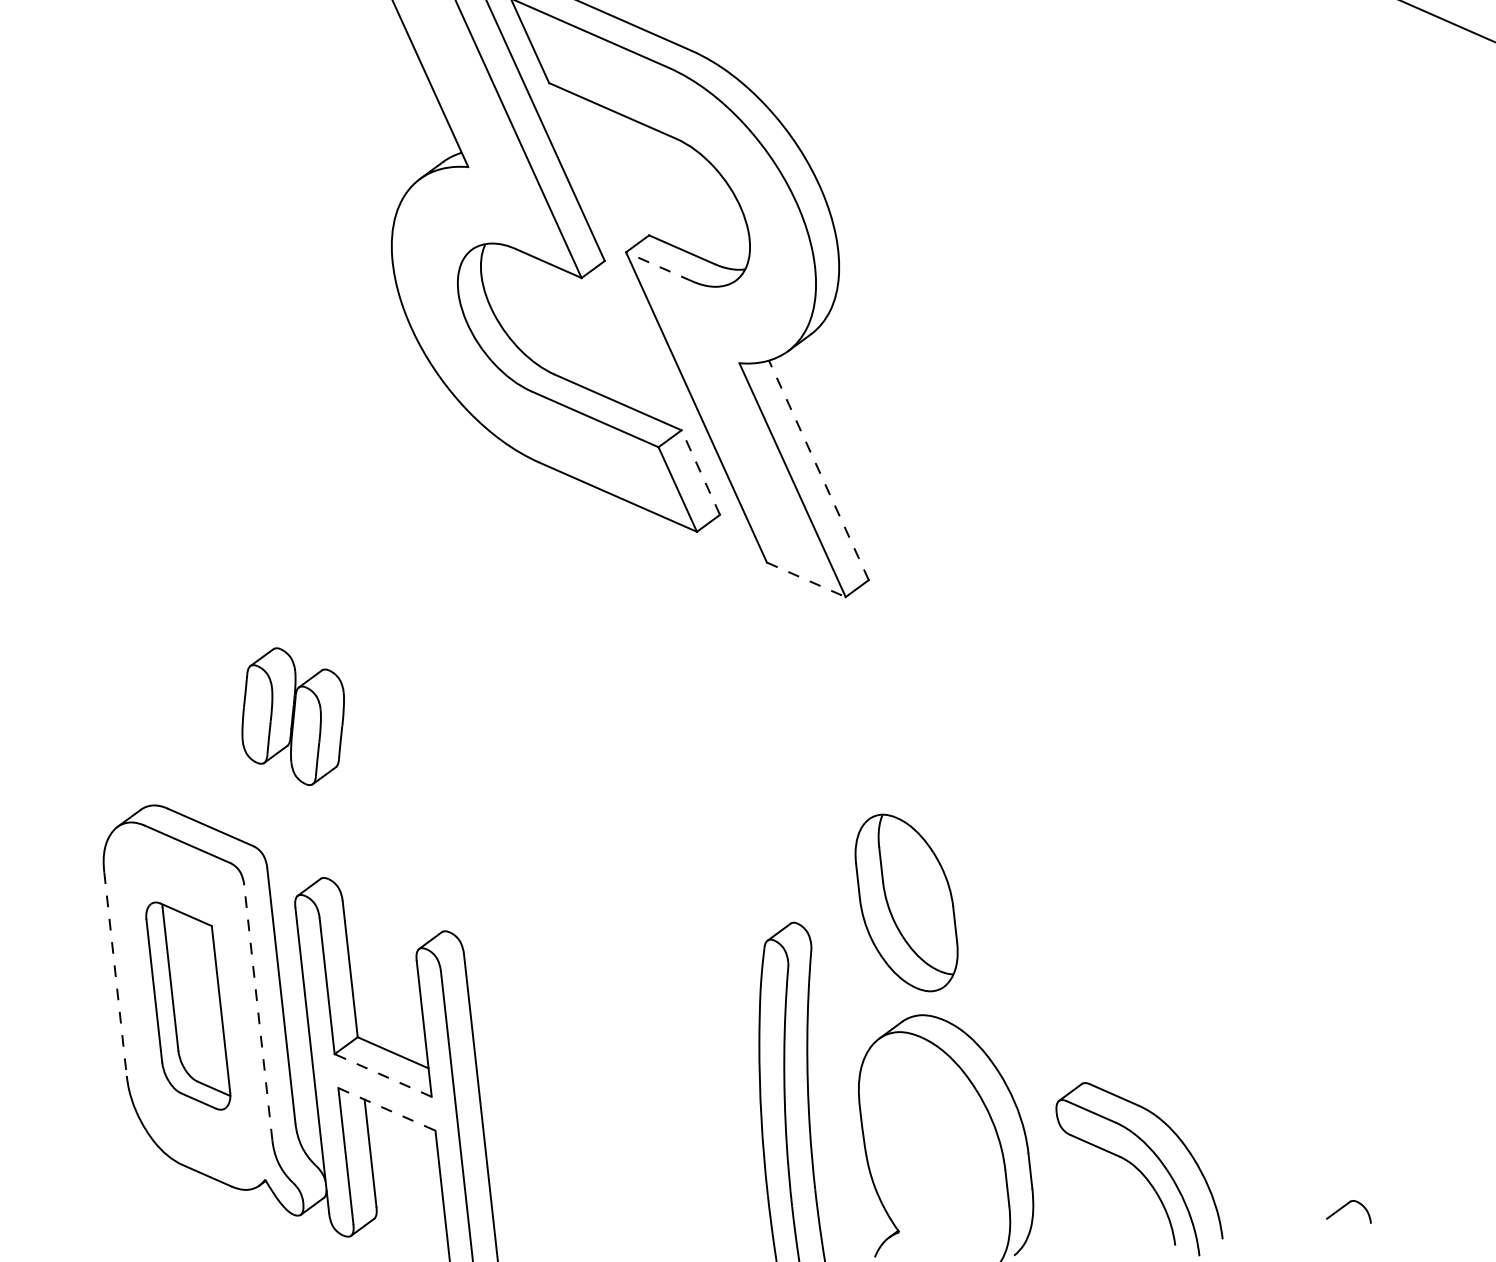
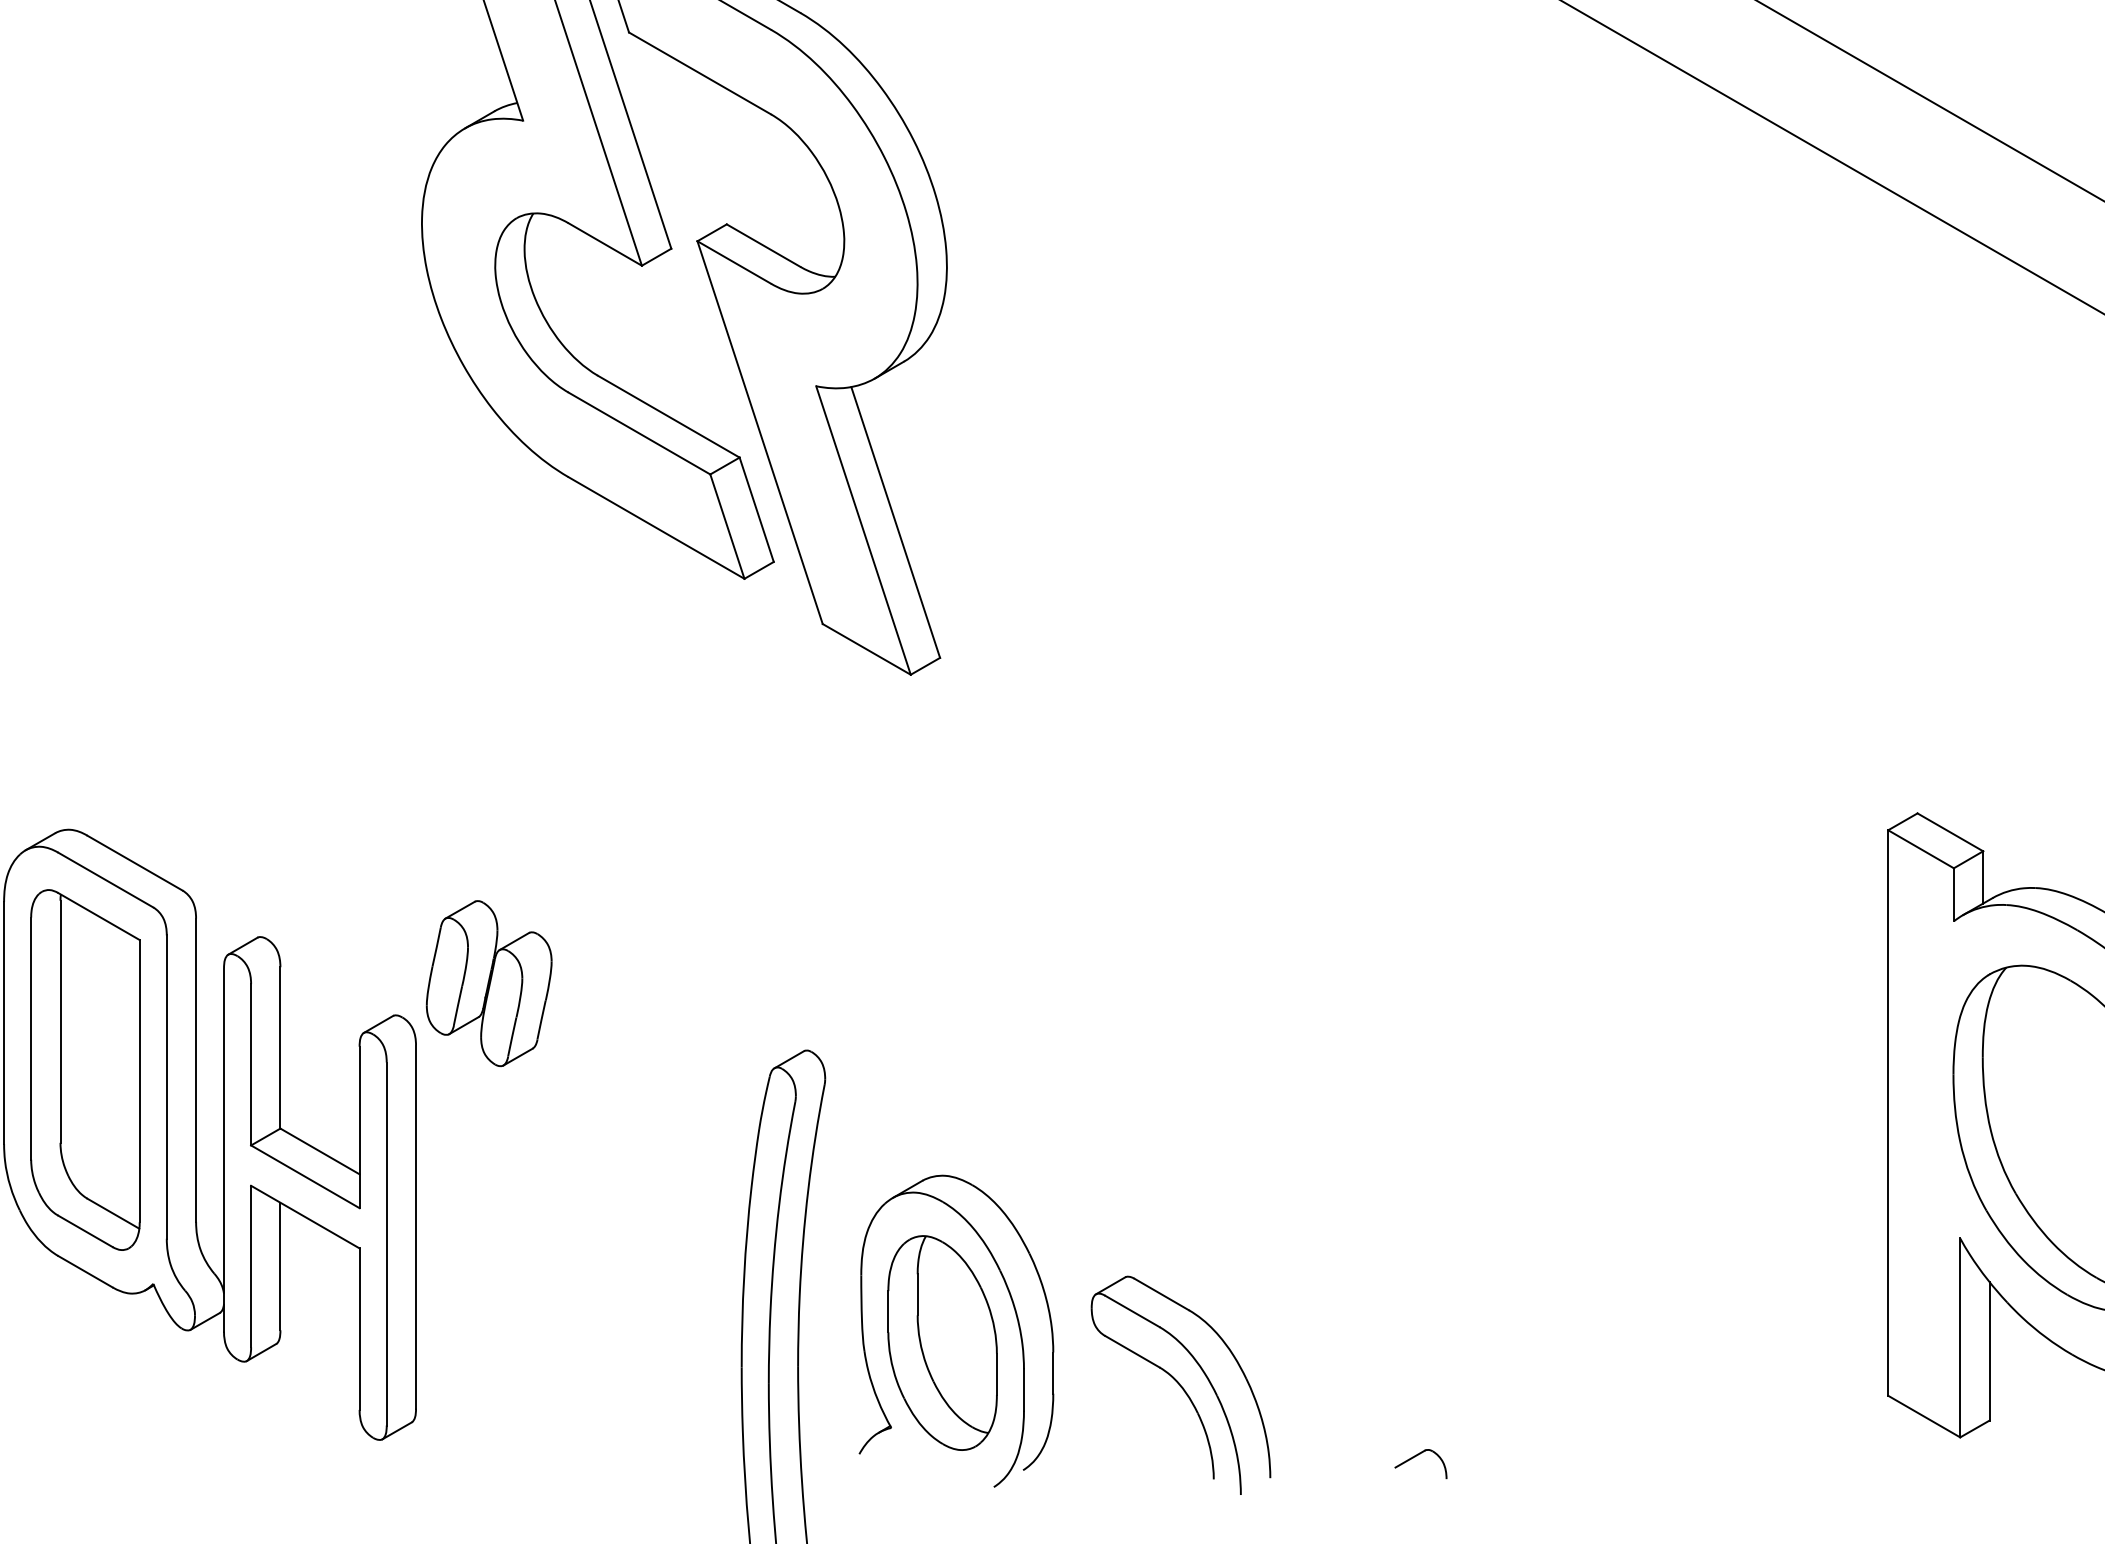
line: (658, 266) -> (733, 262), dashed -> solid
line: (818, 470) -> (895, 522), dashed -> solid
line: (700, 472) -> (756, 509), dashed -> solid
line: (806, 579) -> (866, 649), dashed -> solid
part: (292, 716) -> (488, 983), moved
part: (906, 902) -> (942, 1342), moved
line: (115, 974) -> (4, 1023), dashed -> solid
part: (188, 1005) -> (85, 1069), size x1.43
line: (258, 1013) -> (166, 1087), dashed -> solid
line: (383, 1075) -> (305, 1176), dashed -> solid
line: (387, 1109) -> (305, 1217), dashed -> solid

